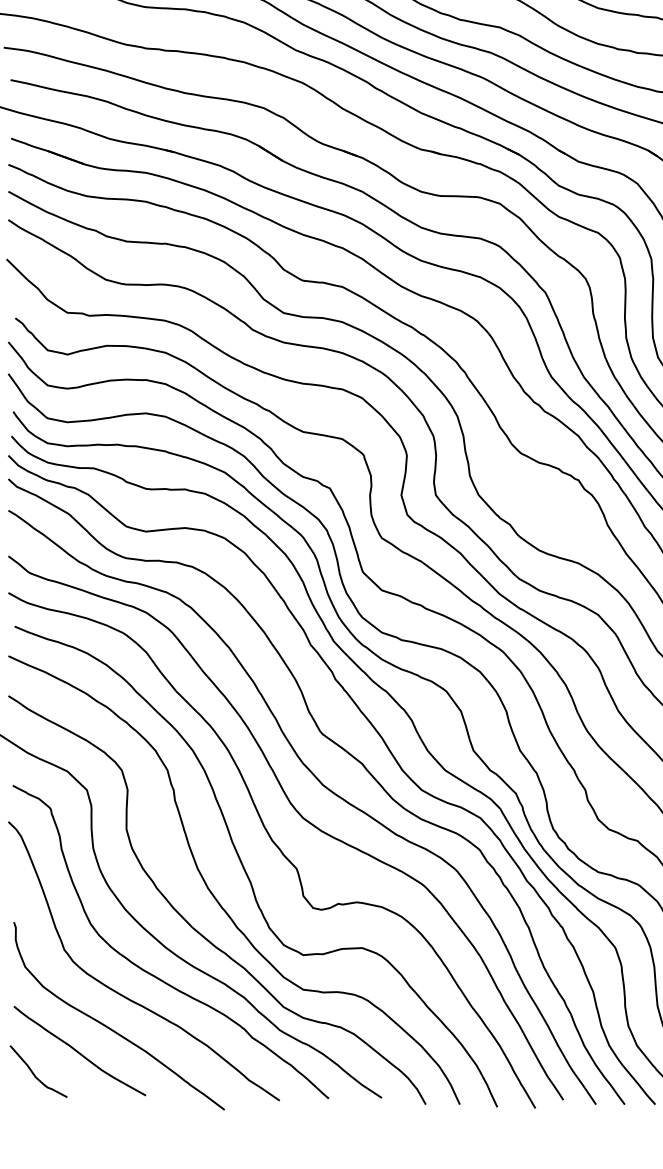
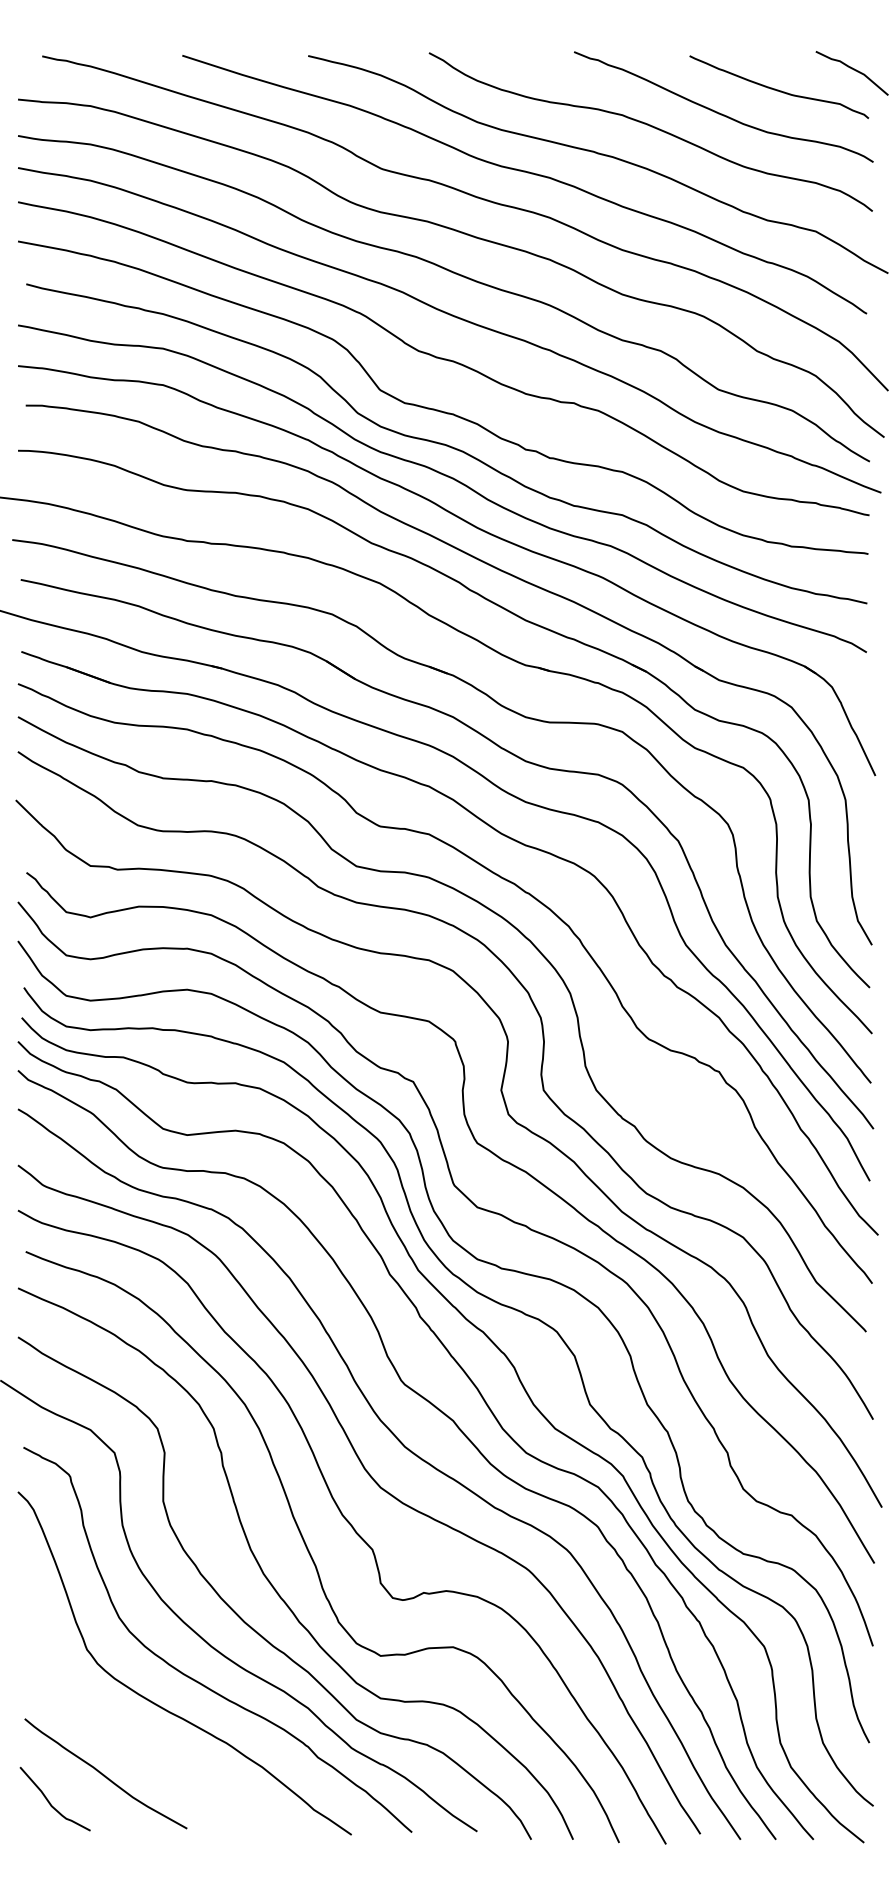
curve: (110, 1027) -> (143, 1745), removed

